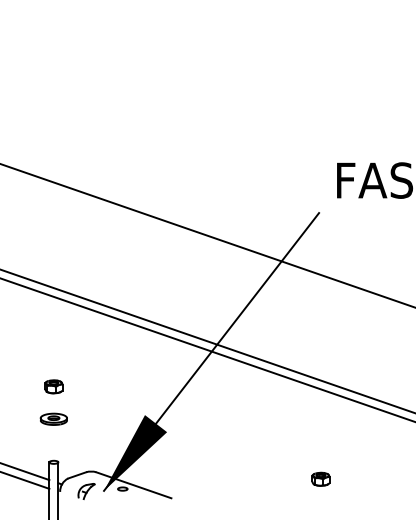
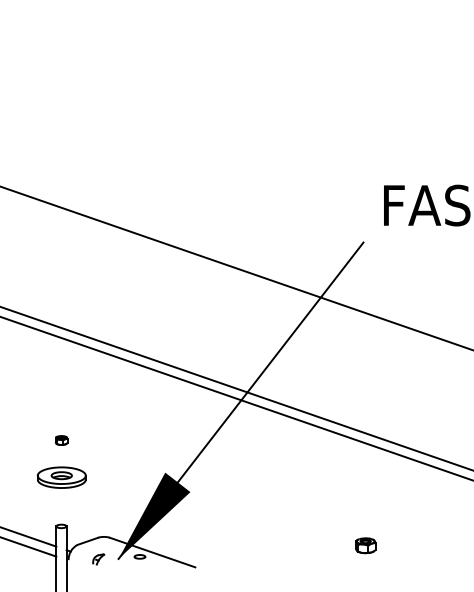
part: (53, 386) -> (61, 440), size x0.6
part: (53, 418) -> (61, 476), size x1.6
part: (86, 491) -> (98, 559), size x0.6

